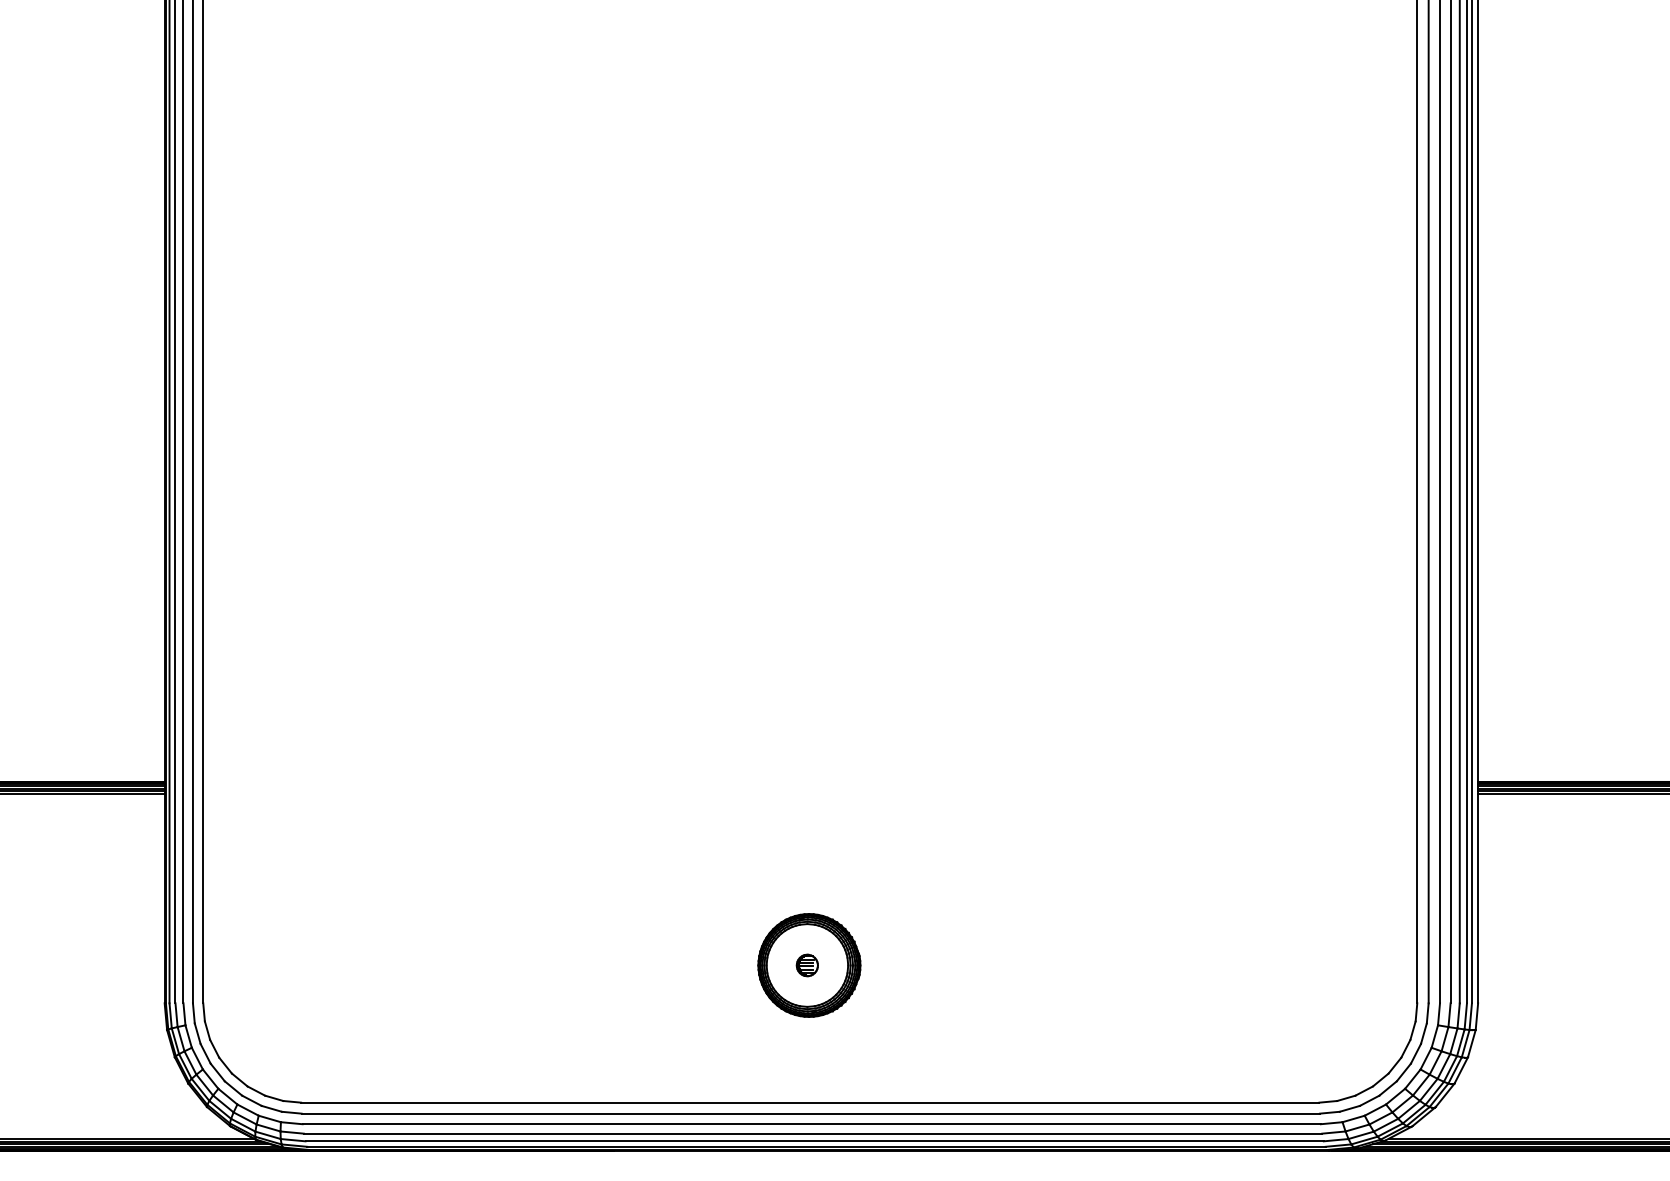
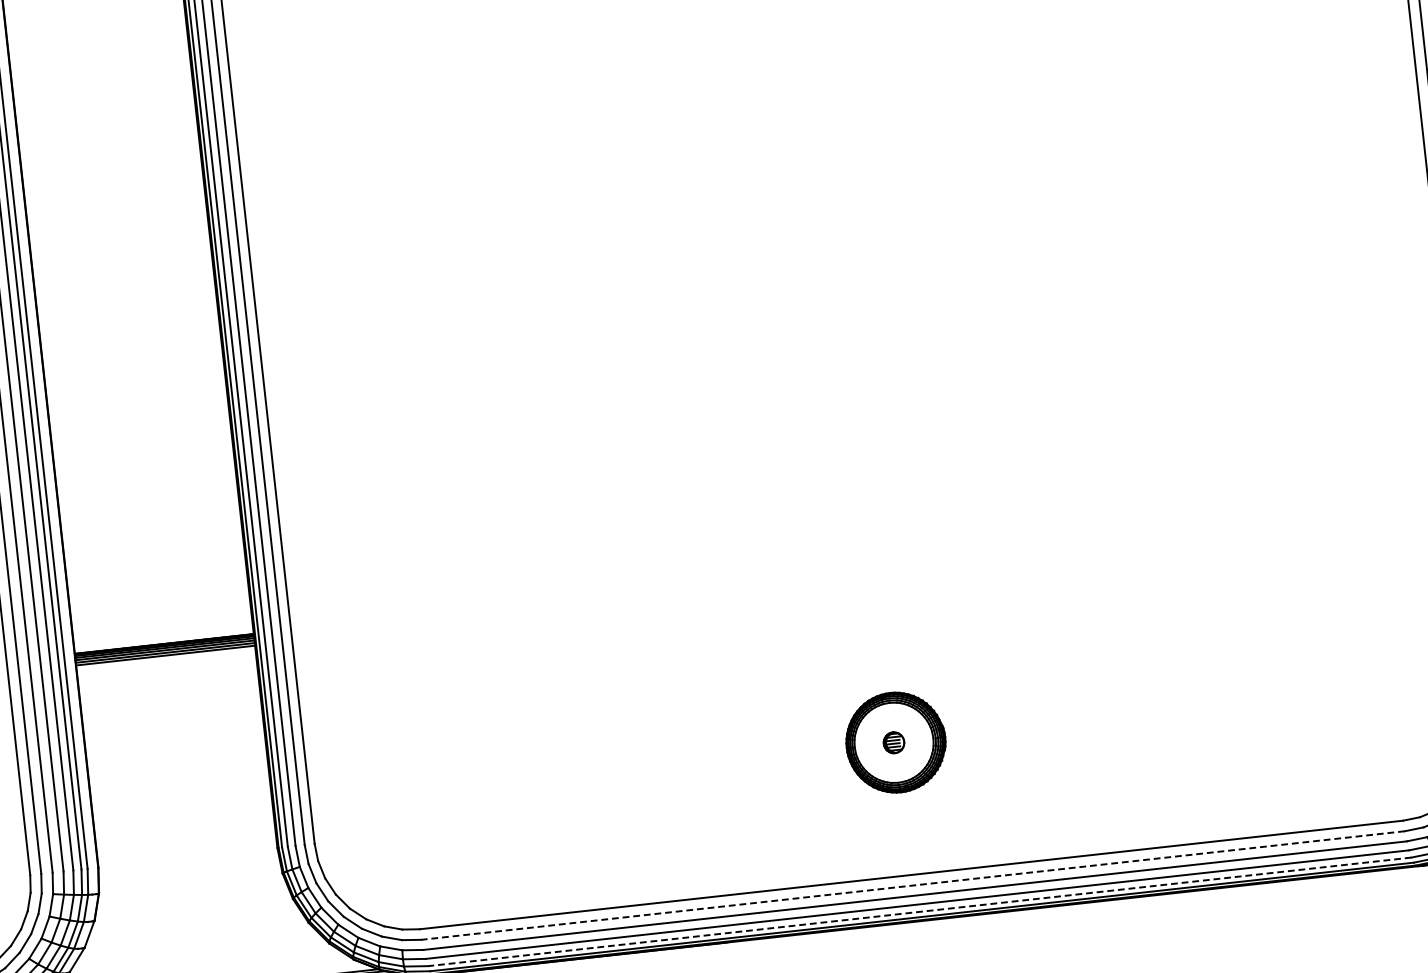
line: (810, 1113) -> (912, 885), solid -> dashed
line: (814, 1141) -> (919, 912), solid -> dashed

